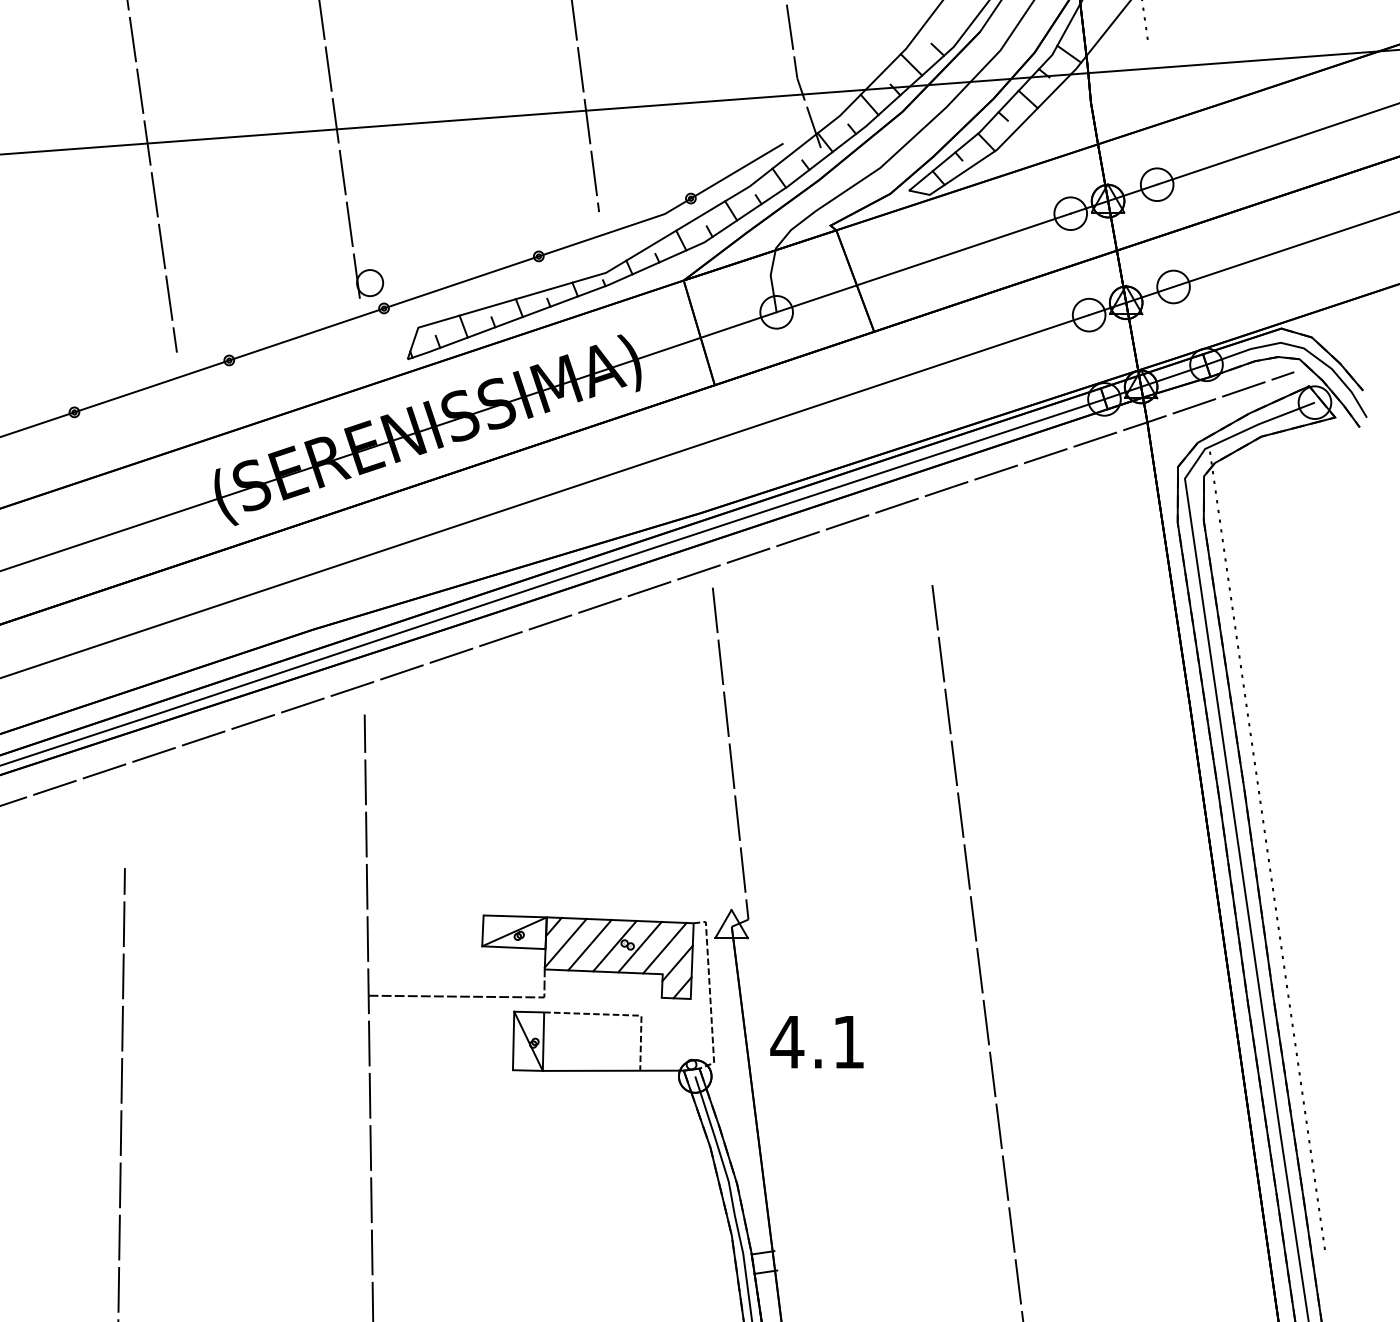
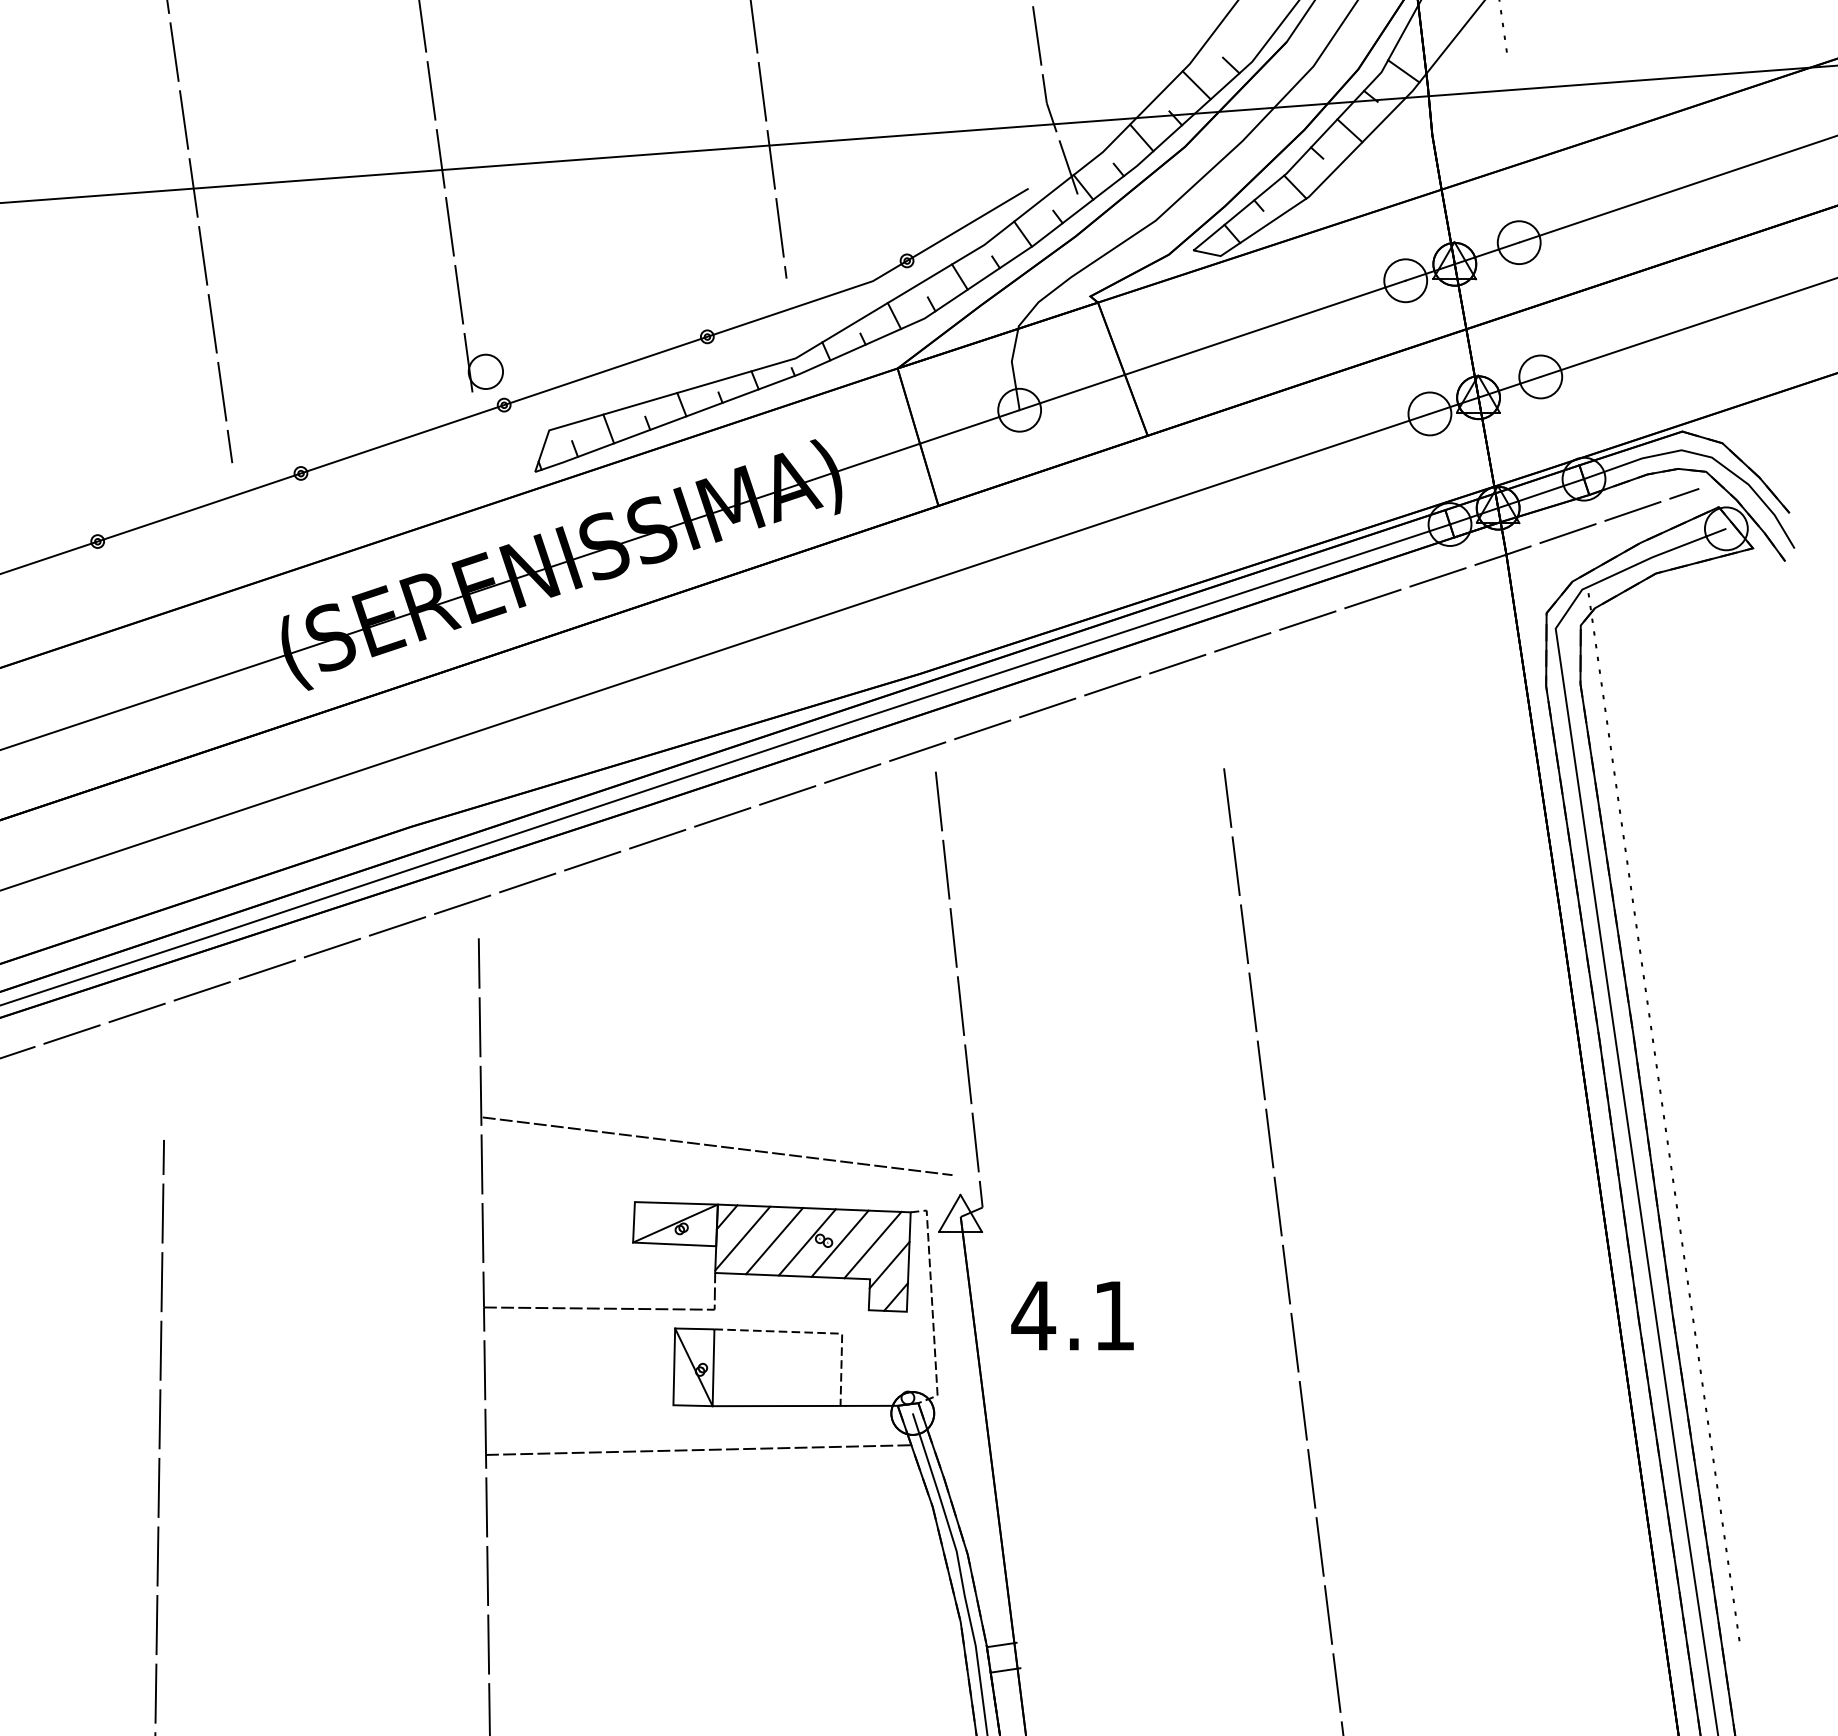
line: (546, 872) -> (717, 1145), added
text: (816, 1042) -> (1071, 1316), moved
line: (532, 1104) -> (699, 1450), added

